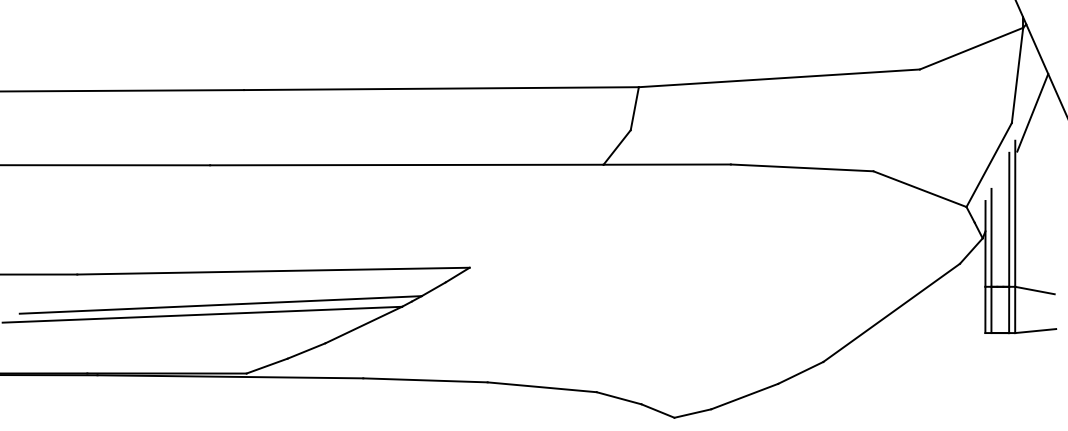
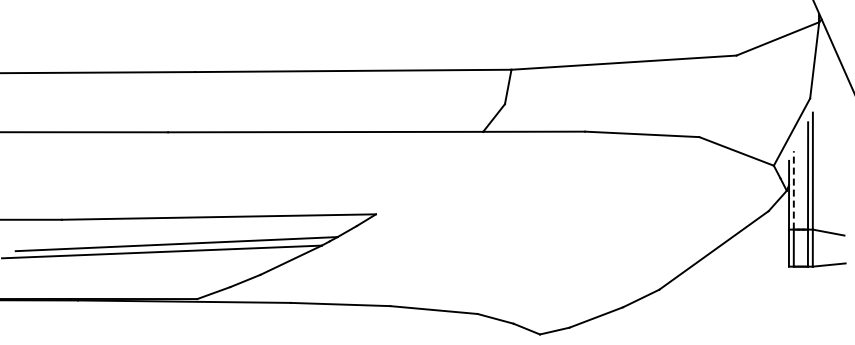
line: (1032, 113) -> (826, 90), removed
line: (991, 236) -> (793, 189), solid -> dashed

